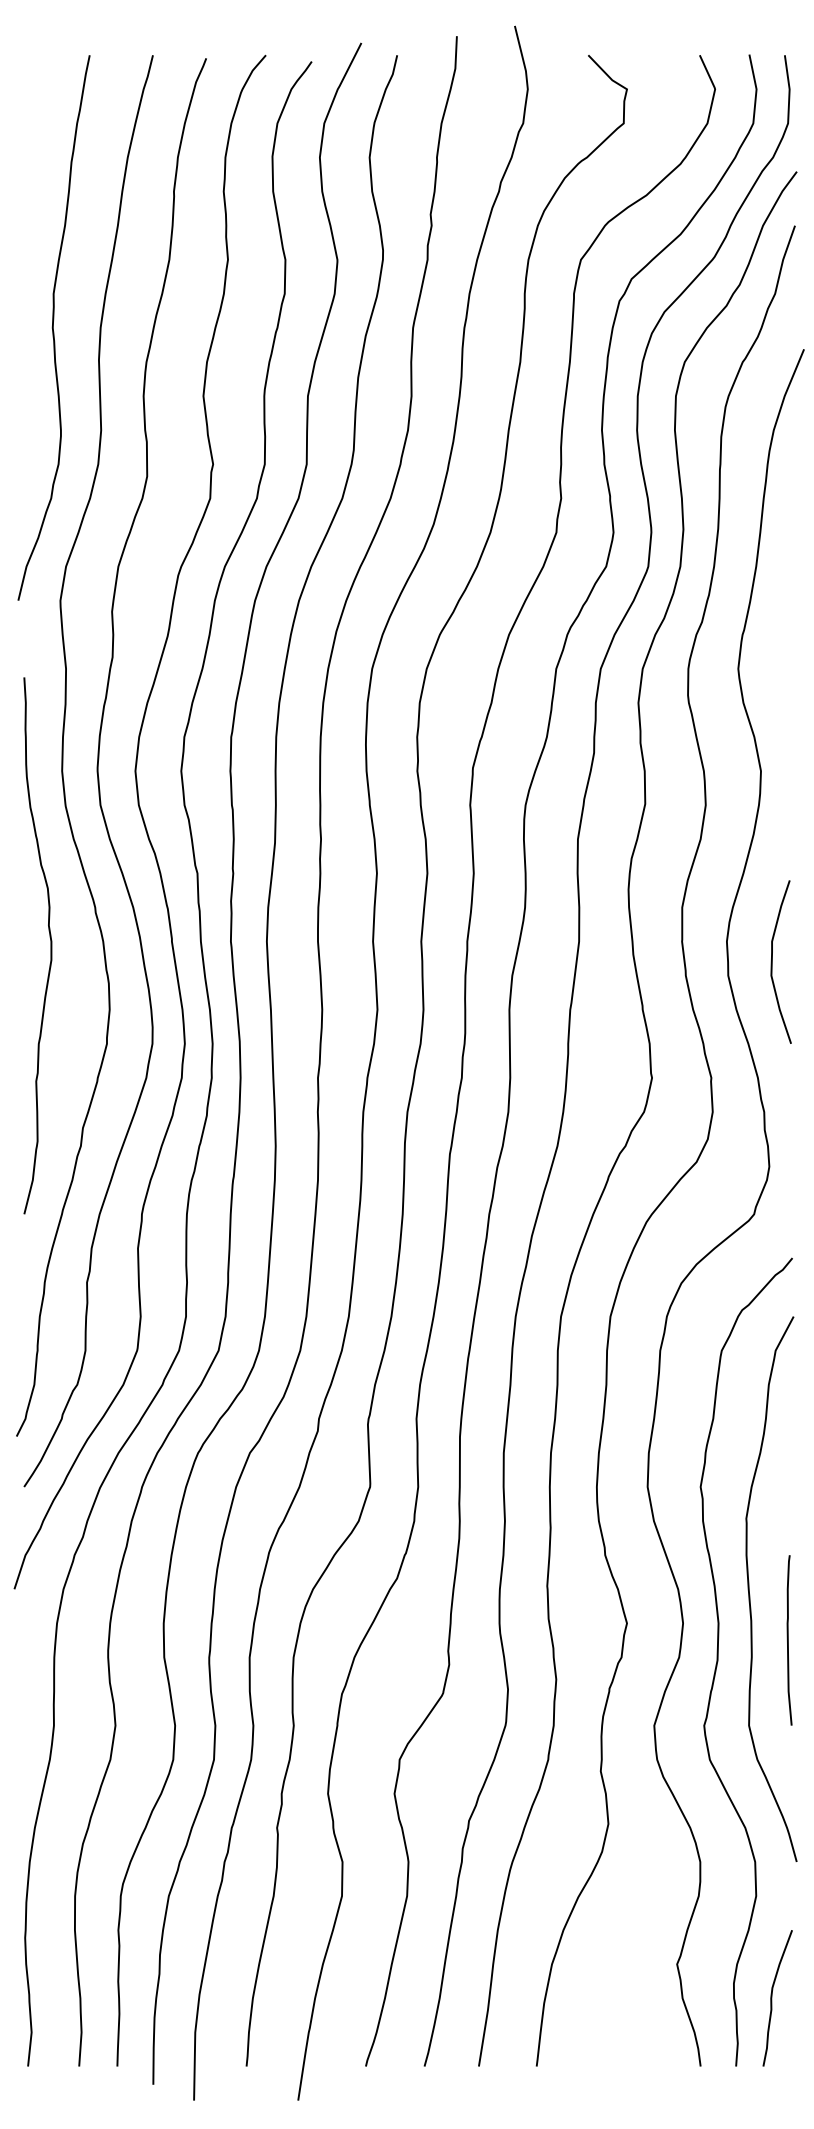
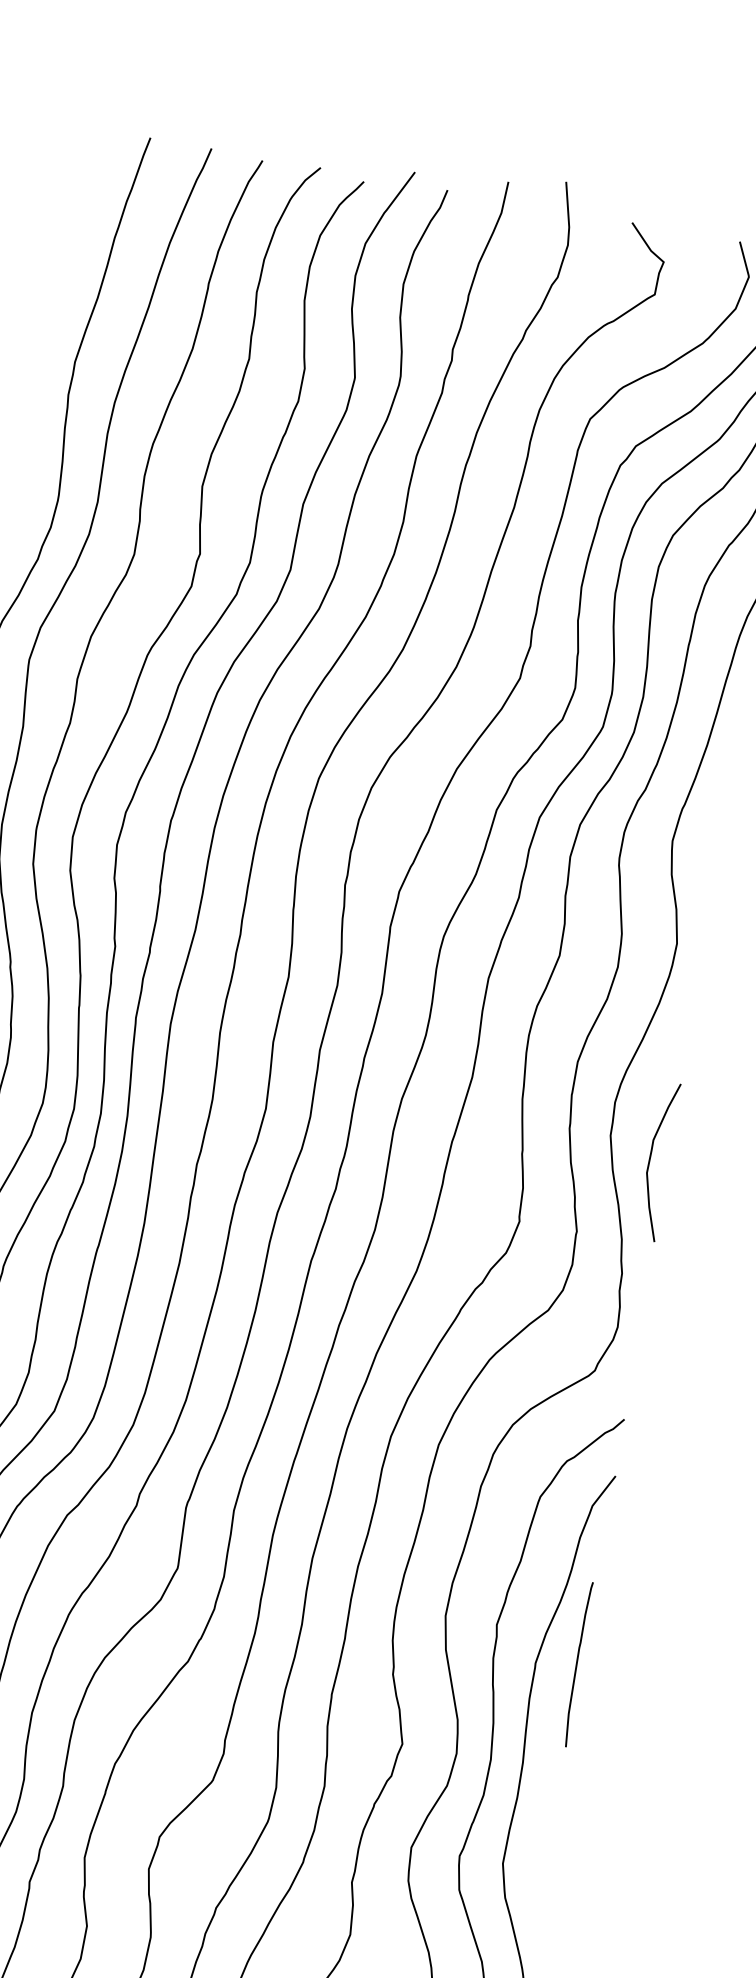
curve: (772, 961) -> (650, 1159), moved
curve: (788, 1640) -> (577, 1664), moved

